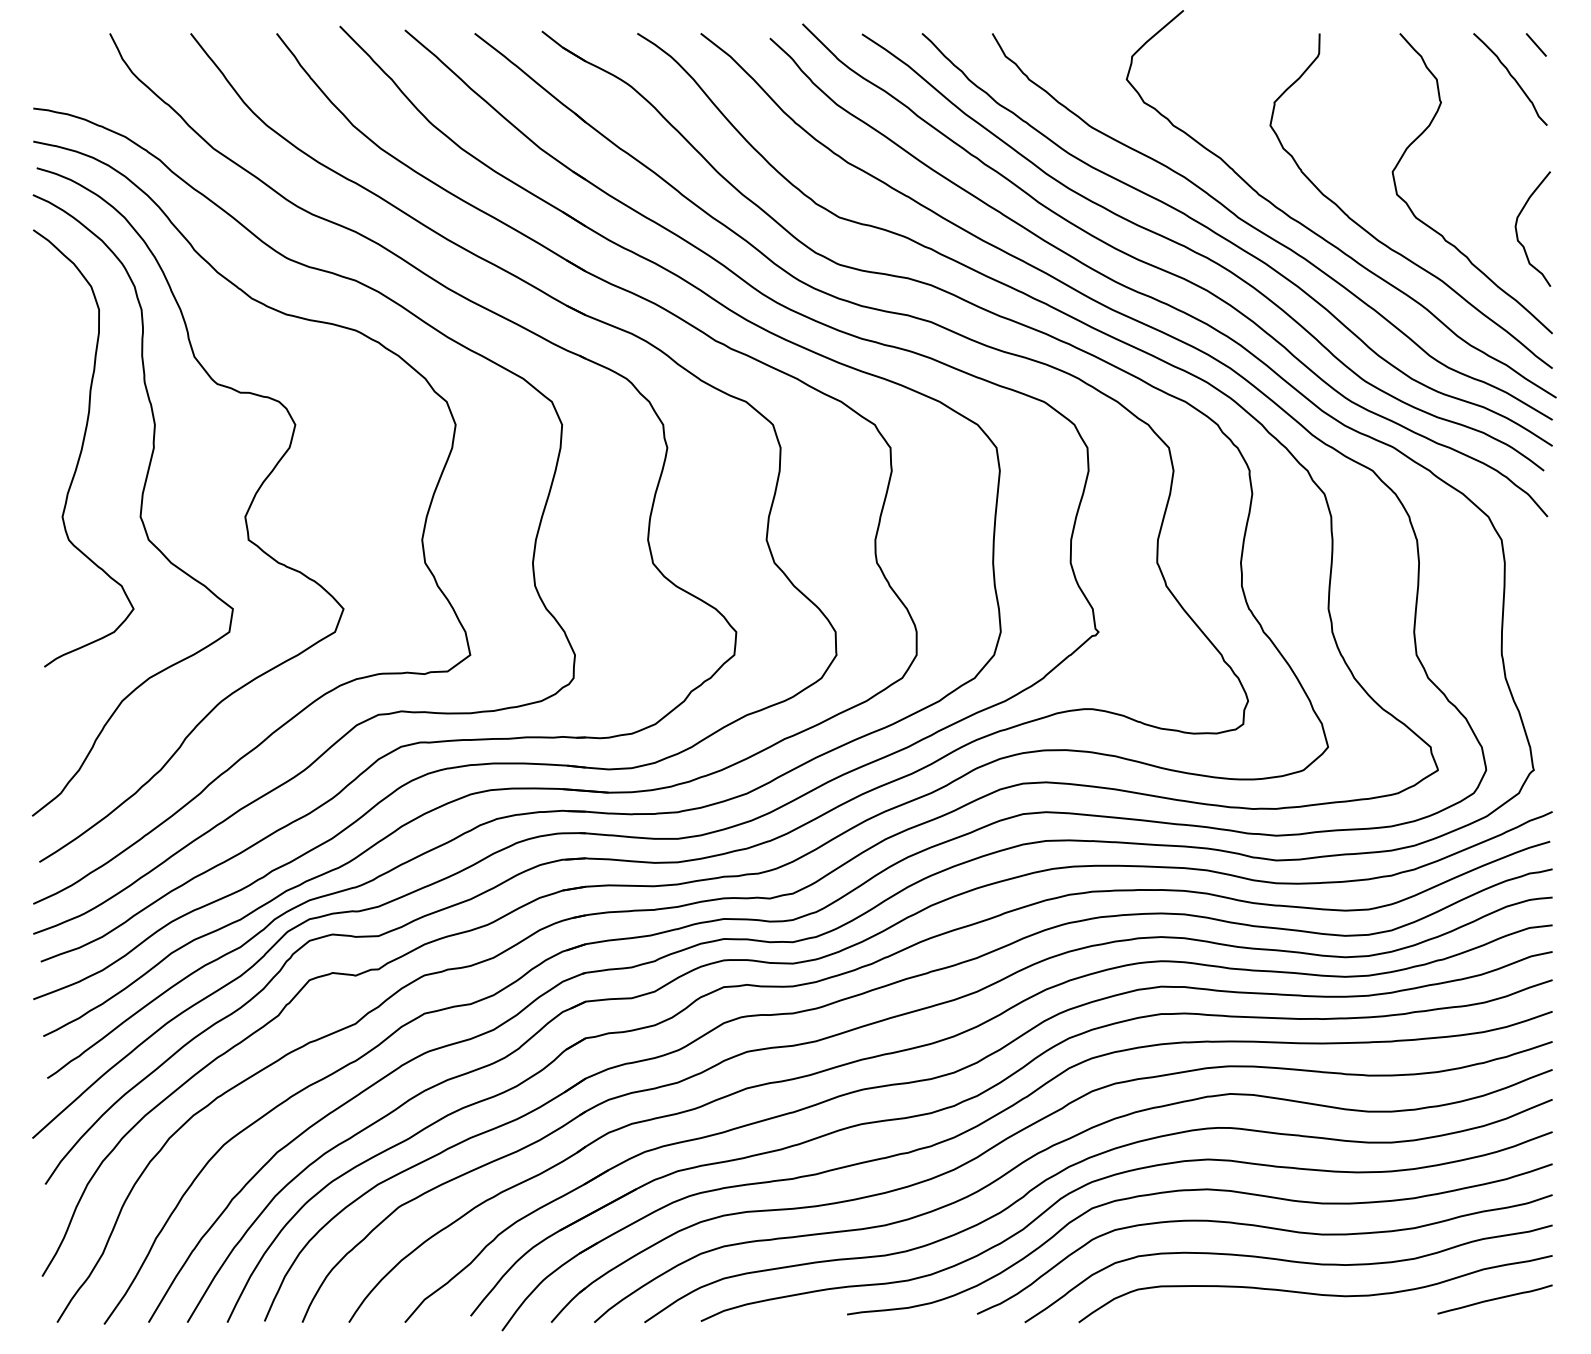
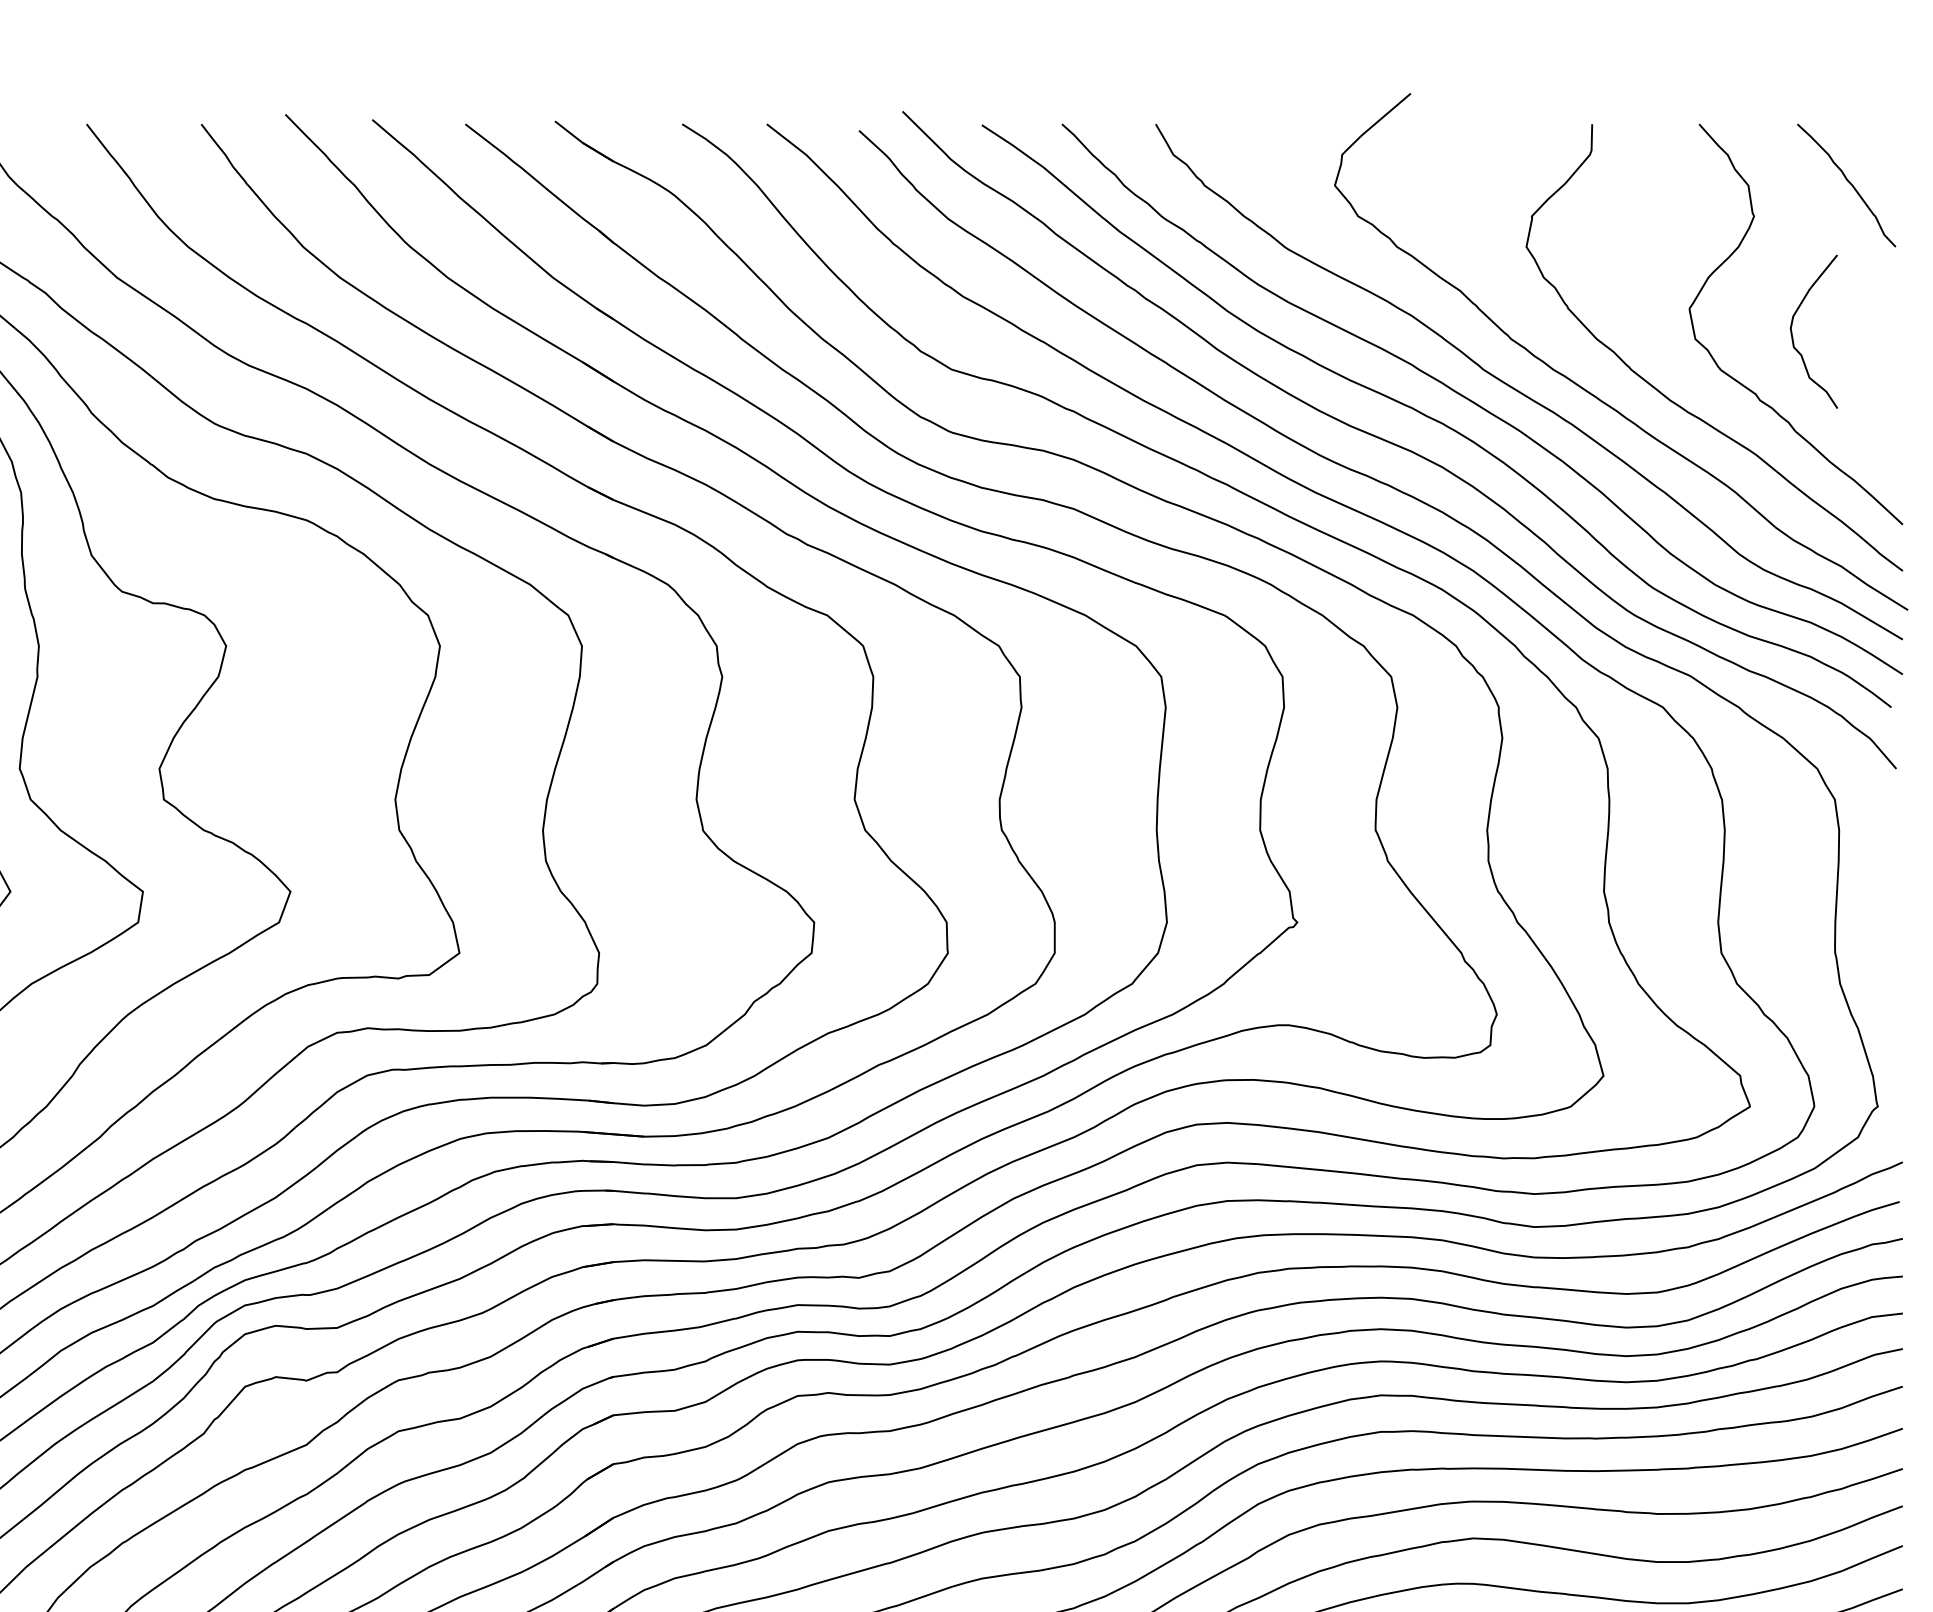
line: (1535, 44) -> (1880, 138), removed
curve: (1517, 230) -> (1793, 333), moved

